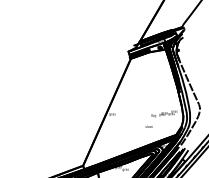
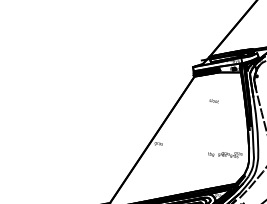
text: (148, 126) -> (213, 100), moved

